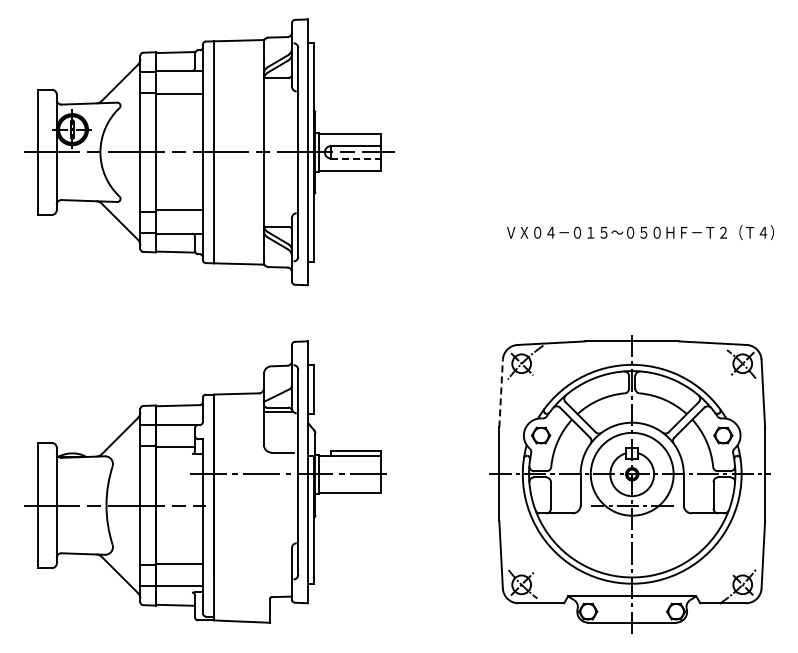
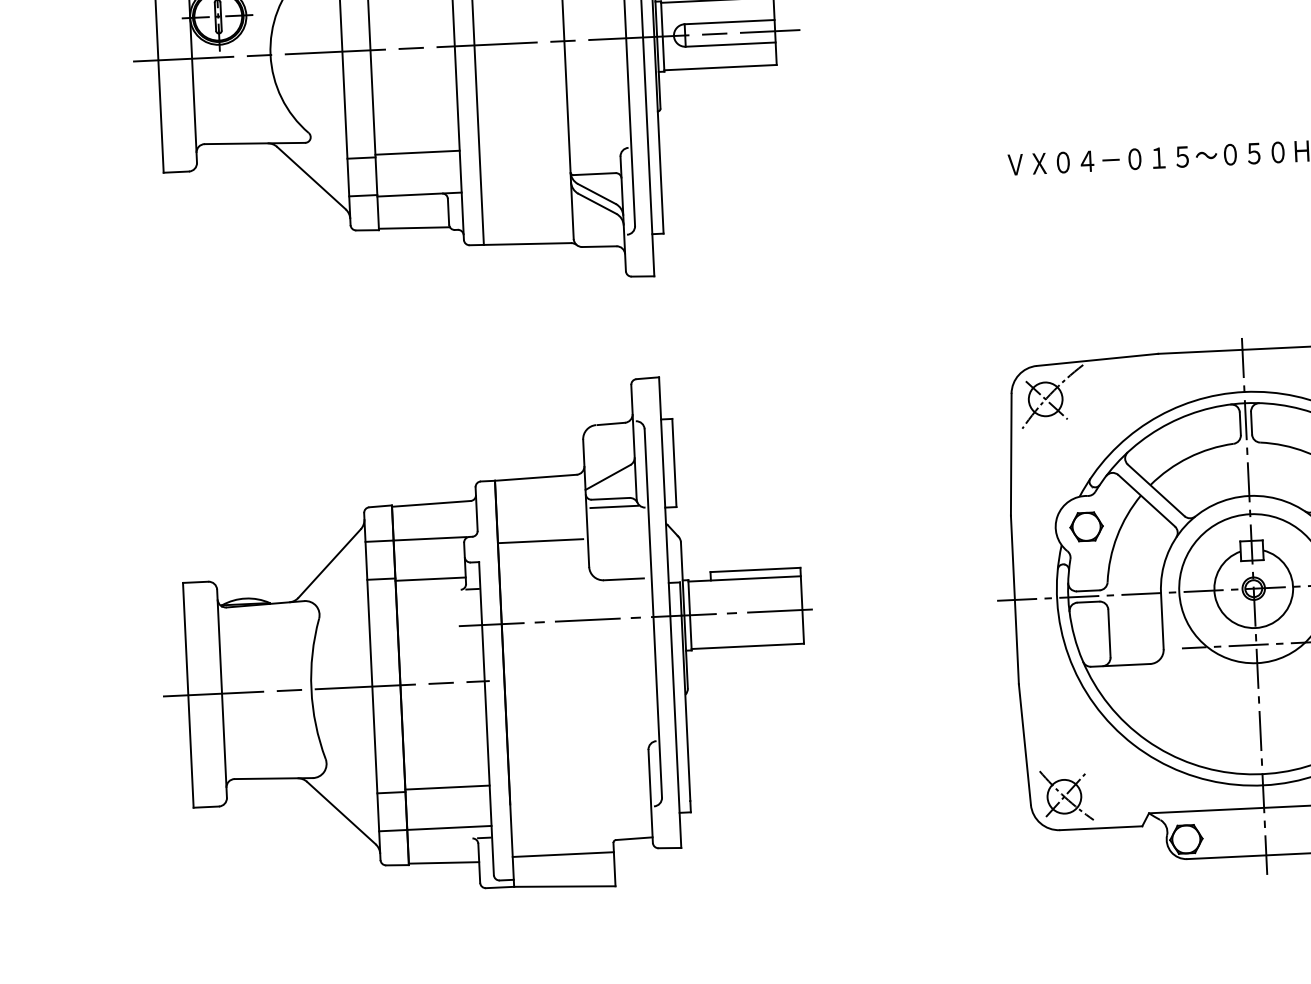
line: (356, 158) -> (731, 44), dashed -> solid
line: (501, 393) -> (1011, 454), dashed -> solid
line: (237, 429) -> (540, 541), added
line: (241, 603) -> (562, 854), added

